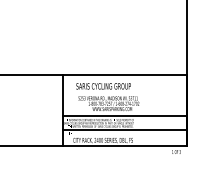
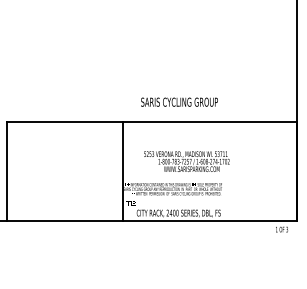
text: (103, 85) -> (179, 101), moved
line: (124, 116) -> (209, 179), removed
line: (124, 130) -> (209, 199), removed

